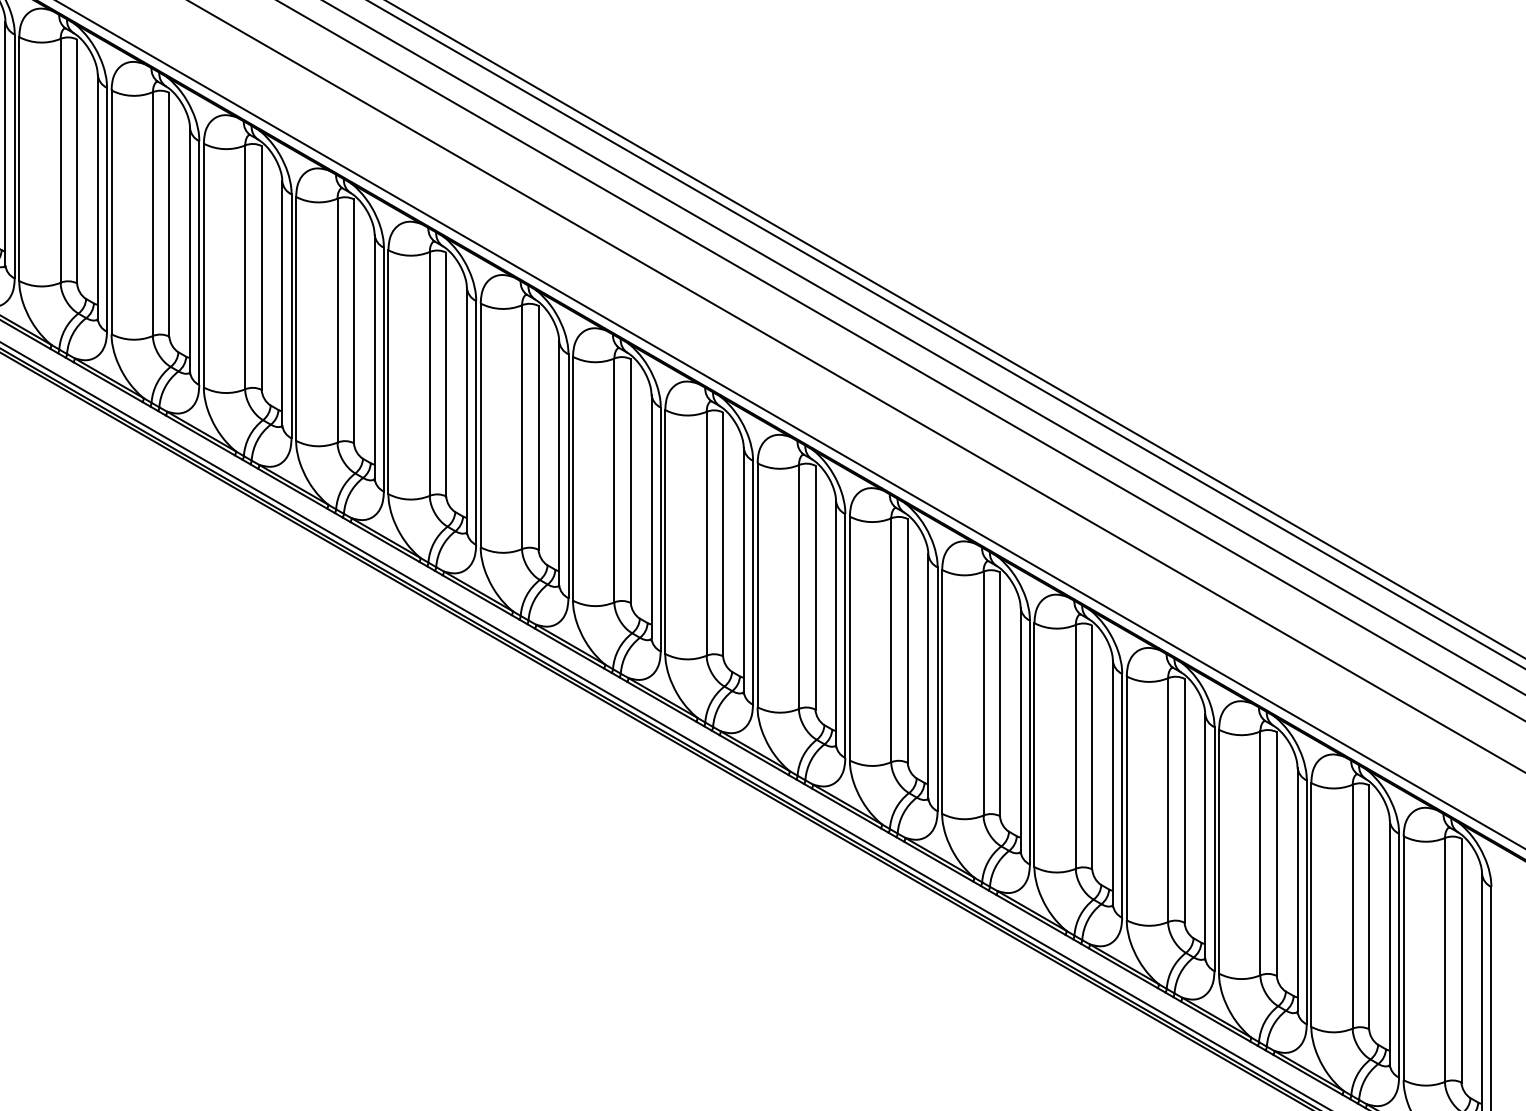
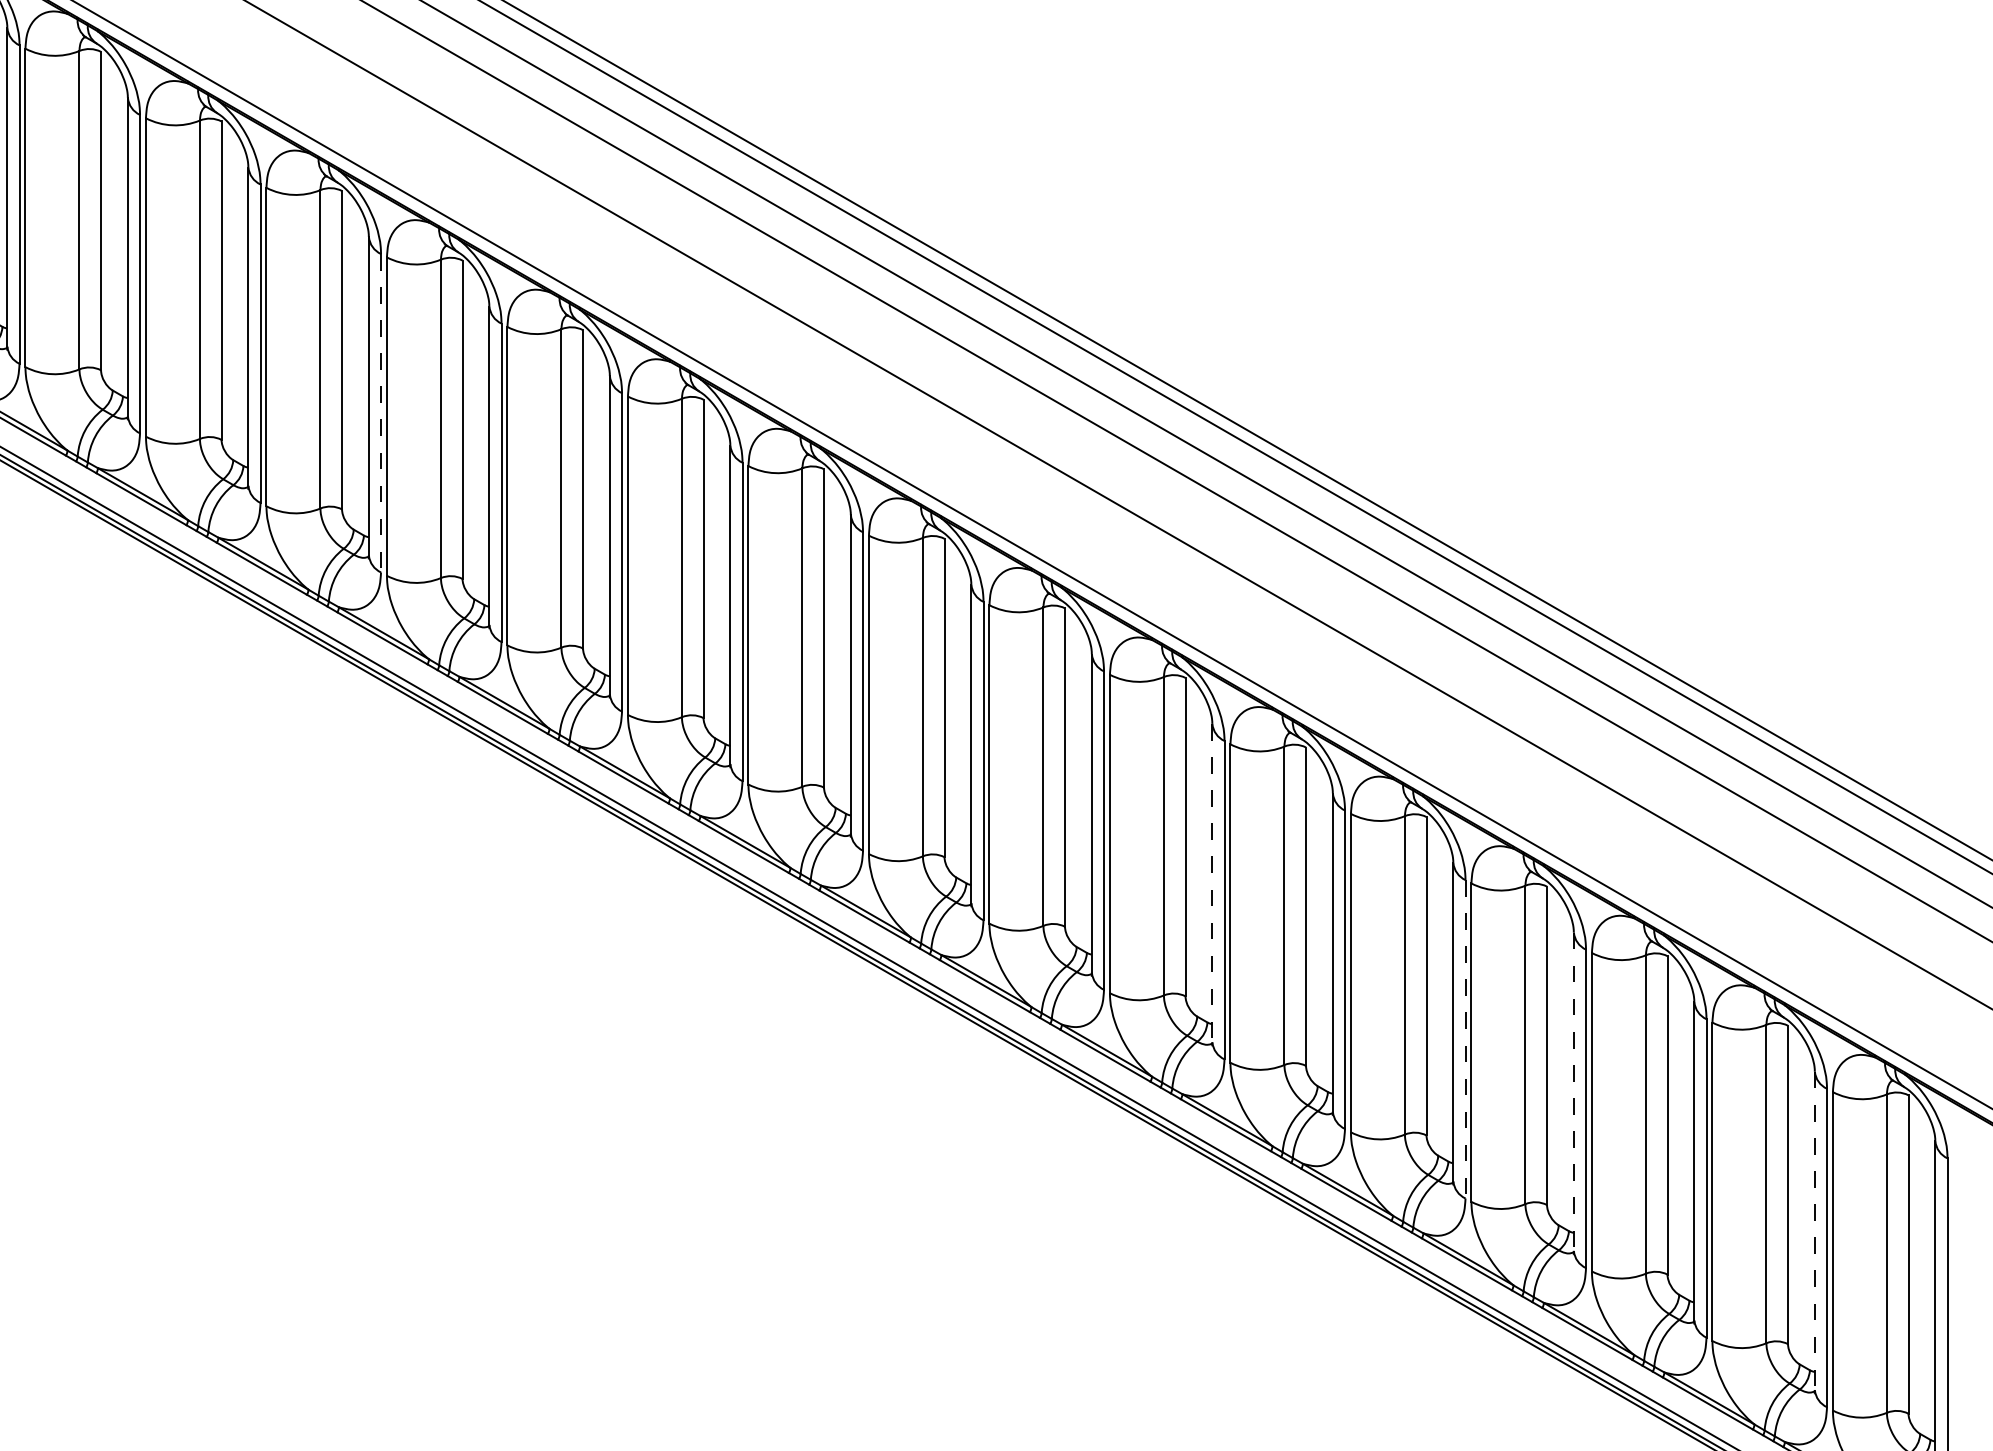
line: (291, 316) -> (381, 413), solid -> dashed
line: (928, 676) -> (1212, 883), solid -> dashed
line: (1122, 795) -> (1465, 1039), solid -> dashed
line: (1204, 836) -> (1573, 1092), solid -> dashed
line: (1389, 943) -> (1814, 1231), solid -> dashed

